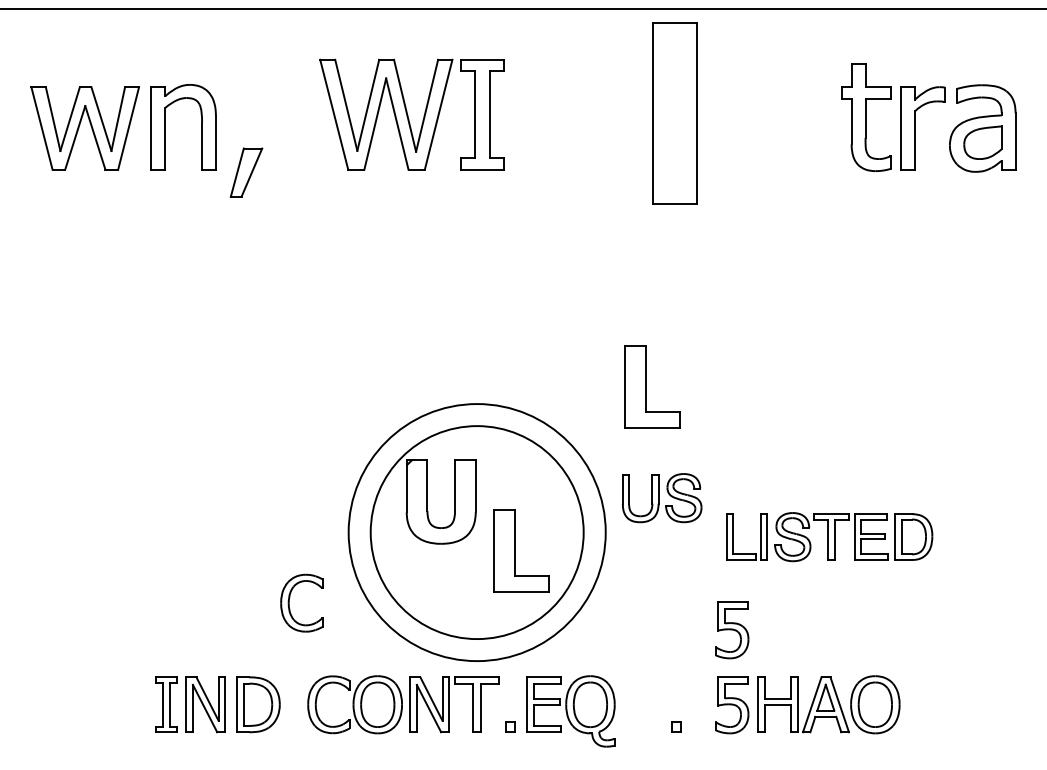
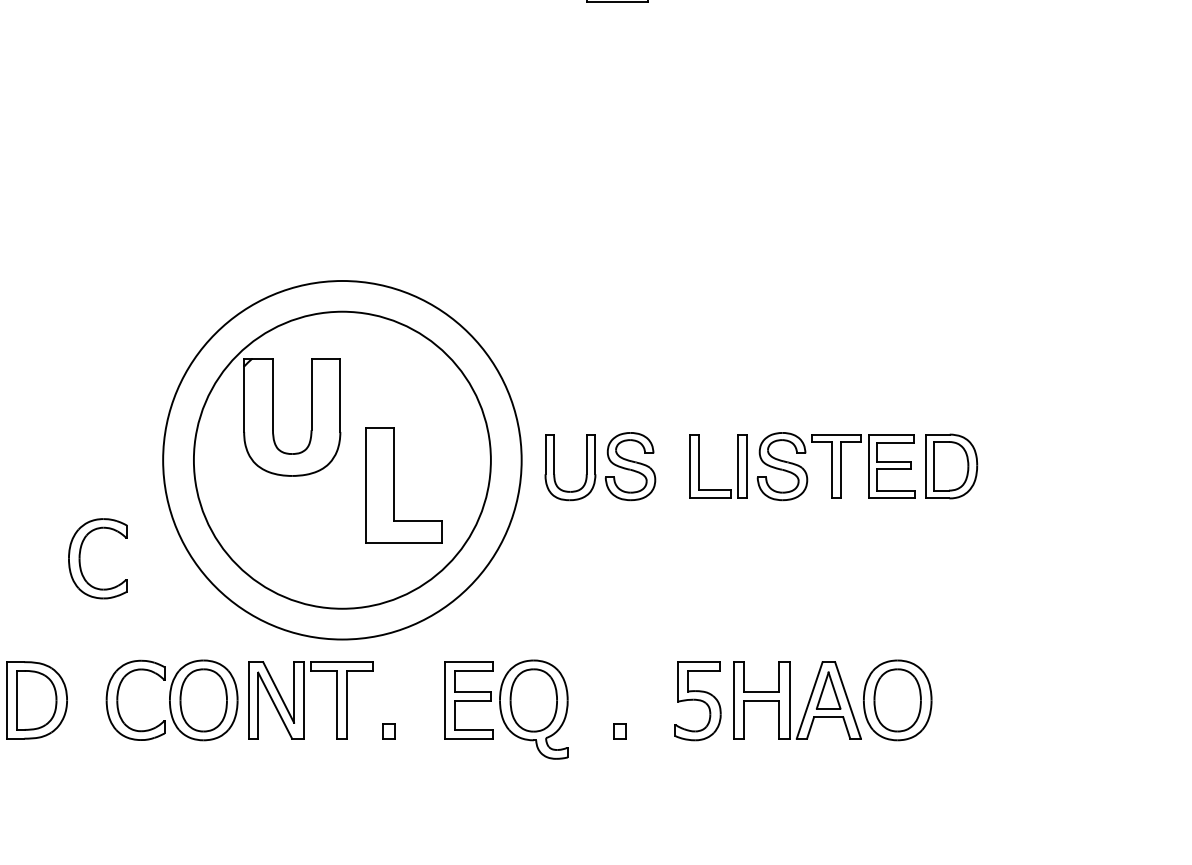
part: (652, 386) -> (586, 256), removed
part: (662, 498) -> (600, 467), moved
part: (732, 630) -> (698, 596), removed
part: (570, 711) -> (506, 709), moved

